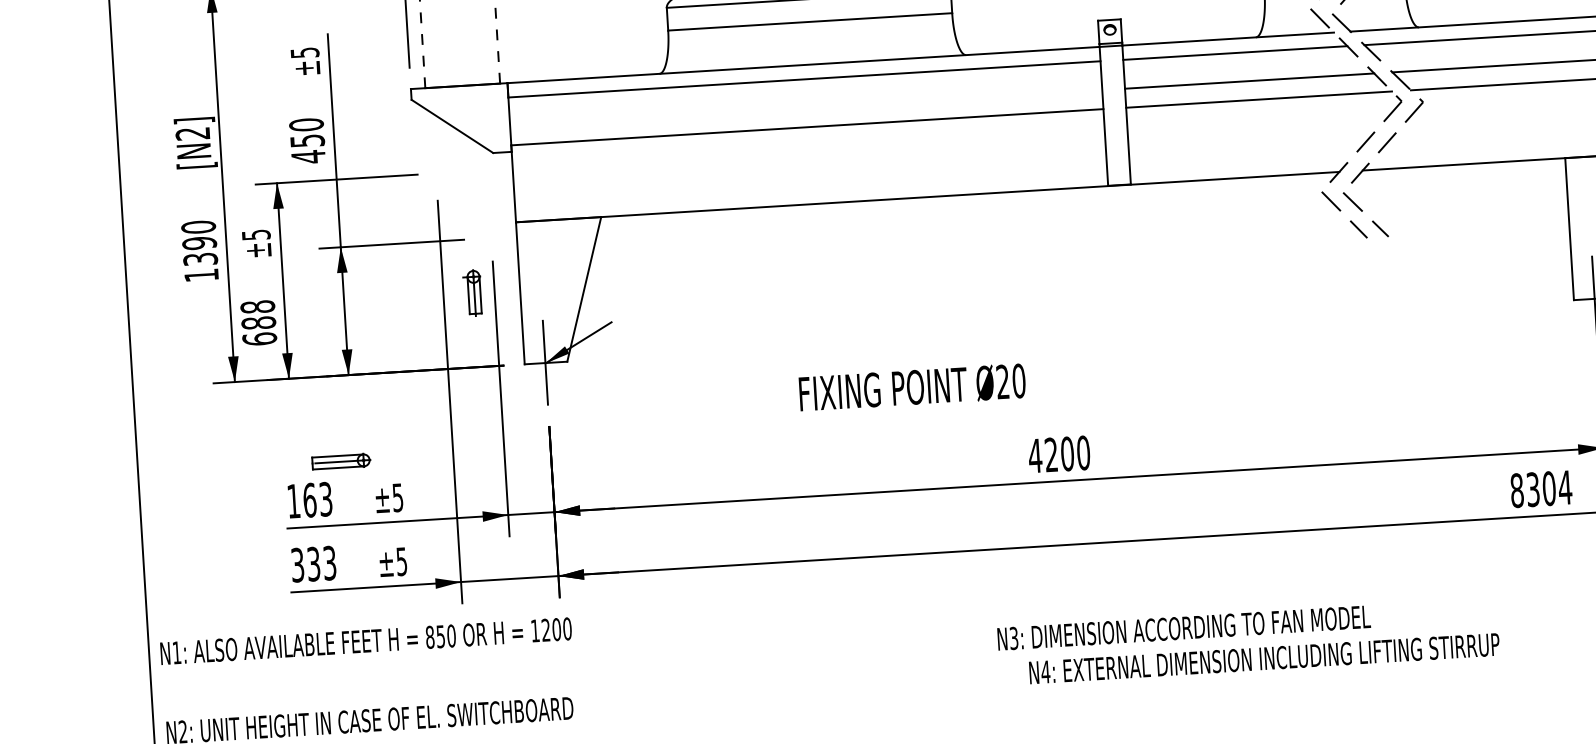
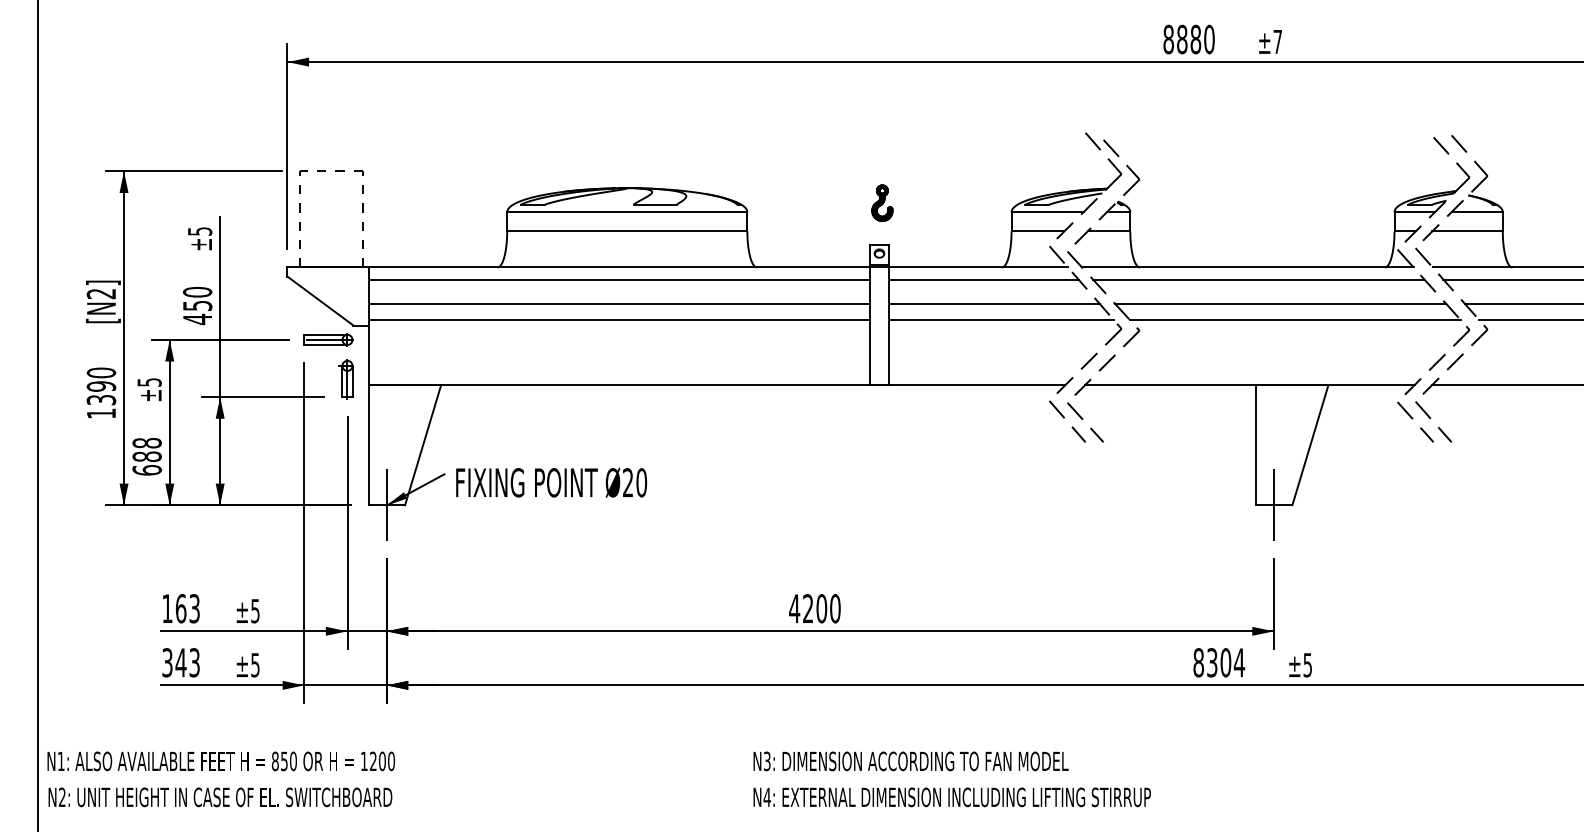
line: (806, 107) -> (619, 303), added
part: (472, 293) -> (345, 379), moved
text: (912, 387) -> (551, 482), moved
part: (341, 461) -> (328, 339), moved
text: (313, 563) -> (180, 662), 333 -> 343
text: (365, 641) -> (220, 761), moved
text: (1263, 658) -> (951, 797), moved

